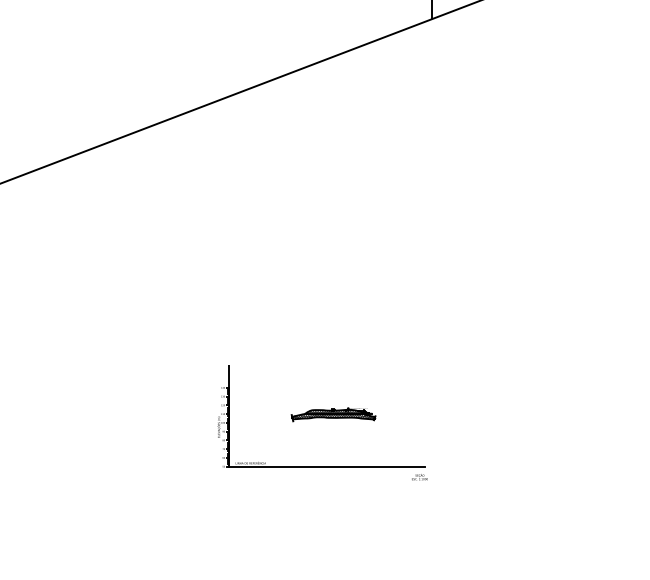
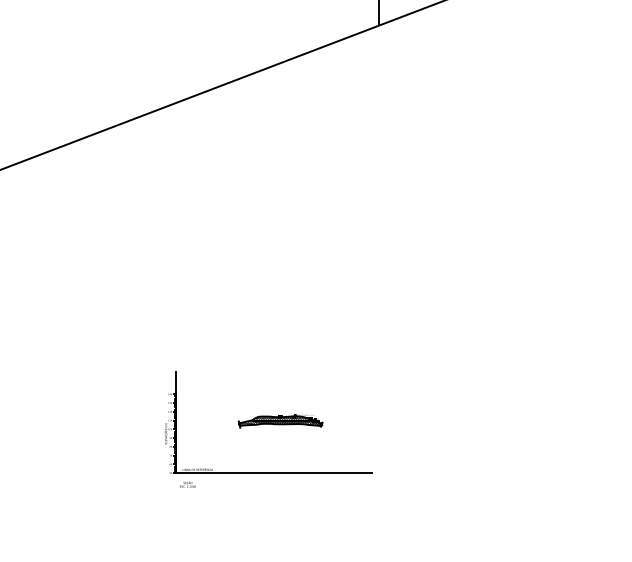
text: (419, 477) -> (187, 484), moved

